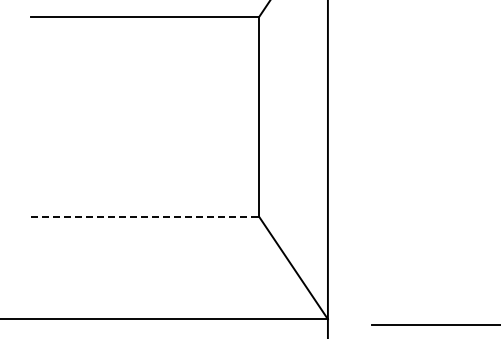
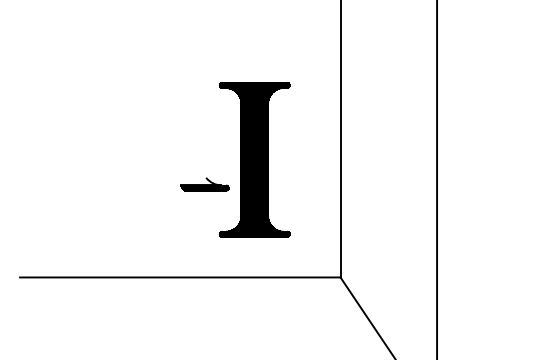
part: (184, 132) -> (235, 158), added
line: (145, 216) -> (180, 276), dashed -> solid

